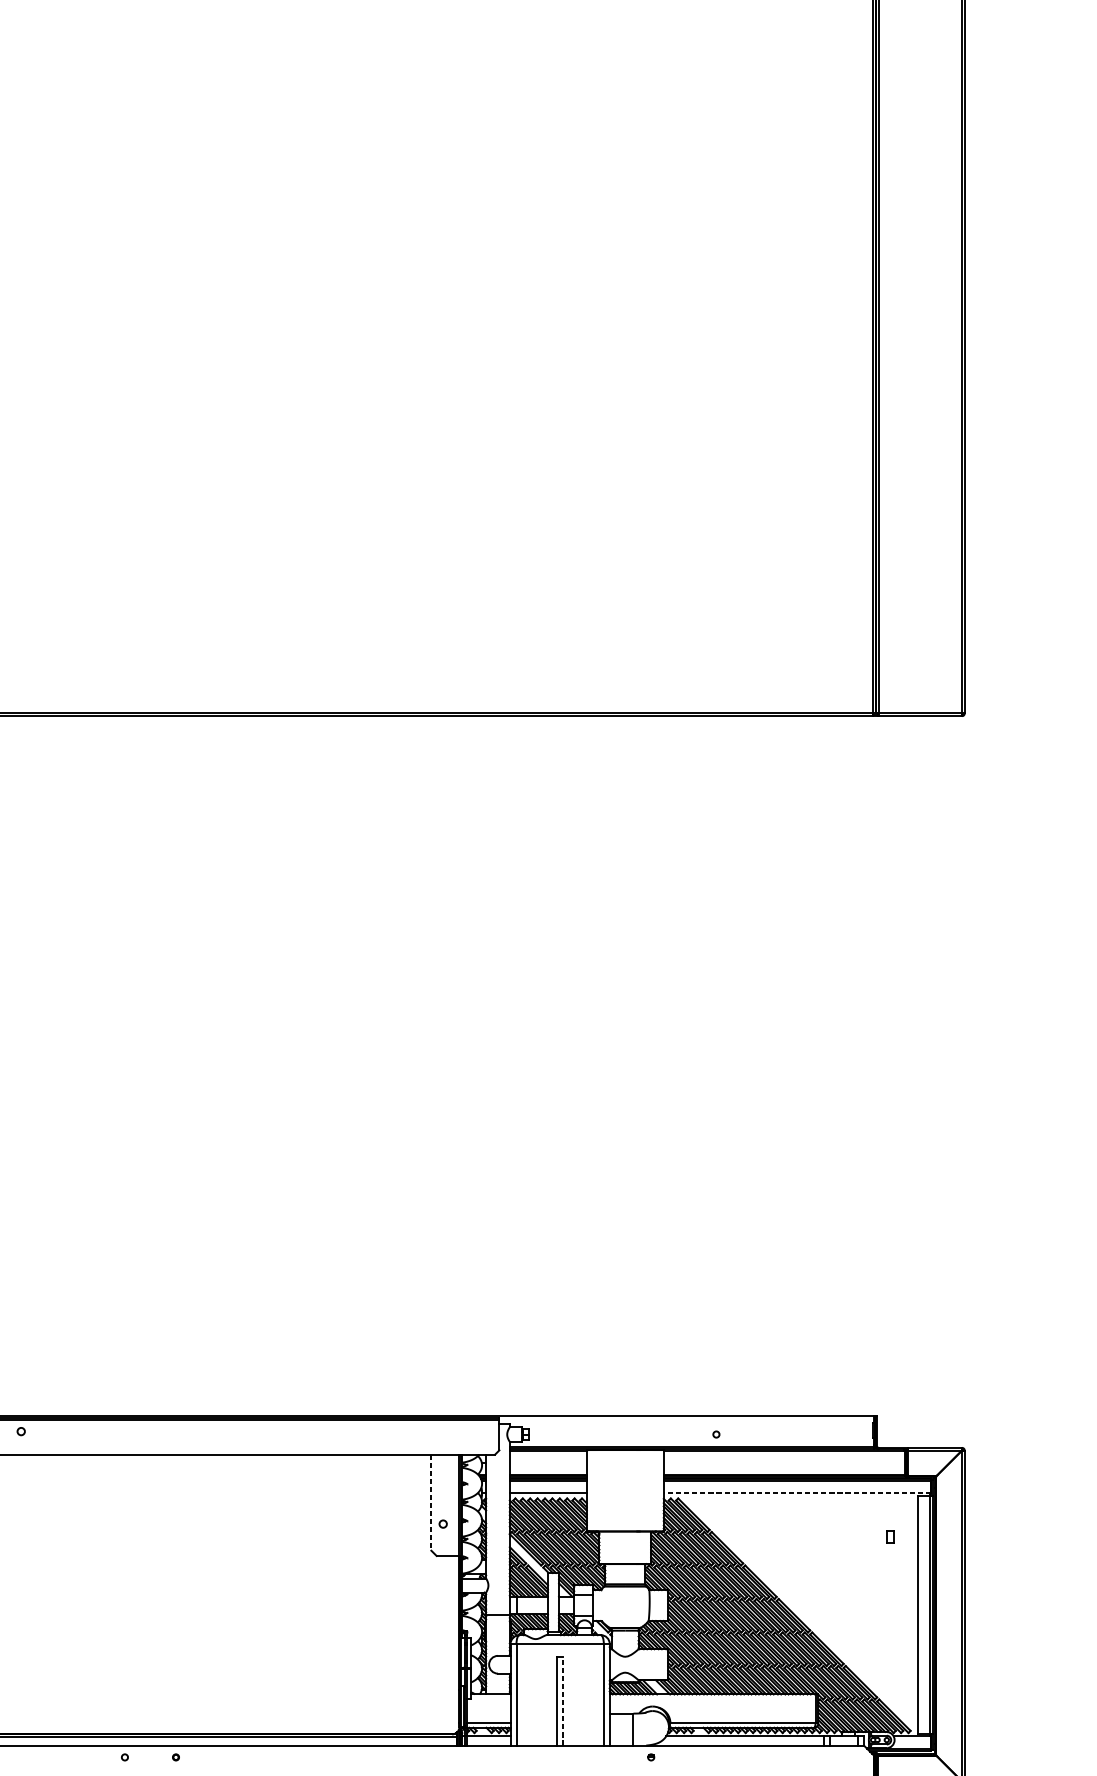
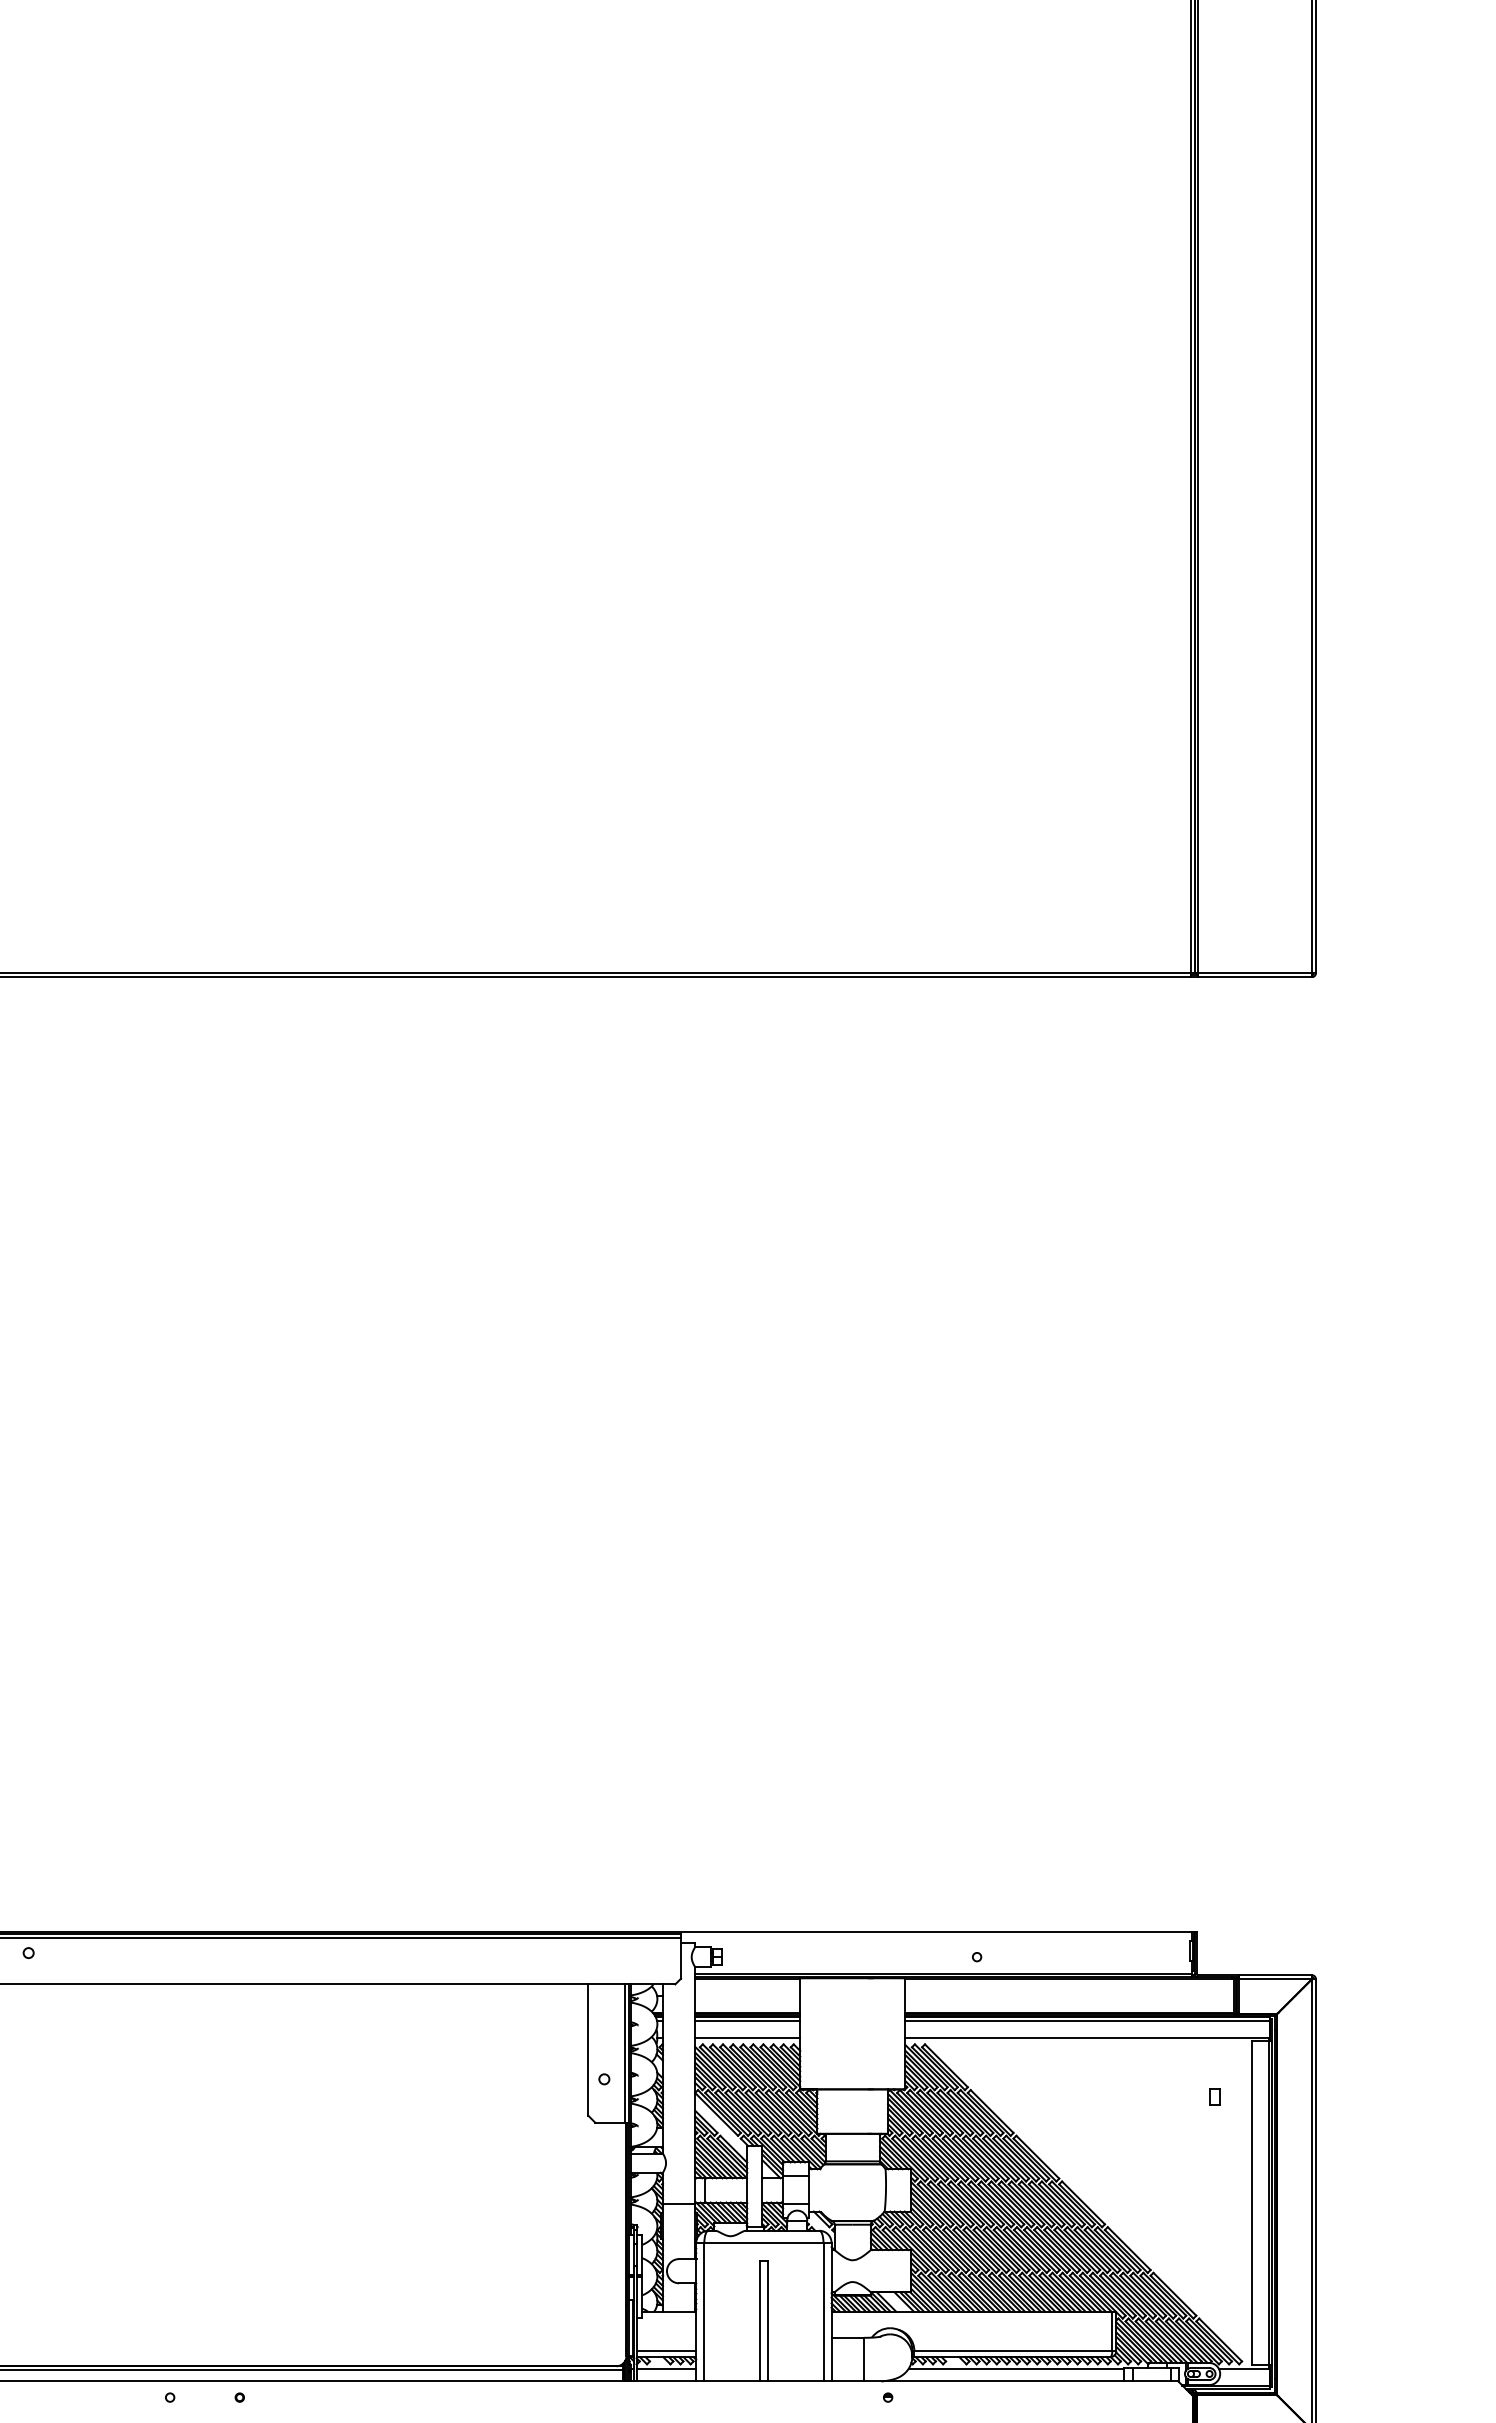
line: (797, 1493) -> (1087, 2037), dashed -> solid
line: (431, 1502) -> (588, 2050), dashed -> solid
line: (562, 1700) -> (767, 2320), dashed -> solid

